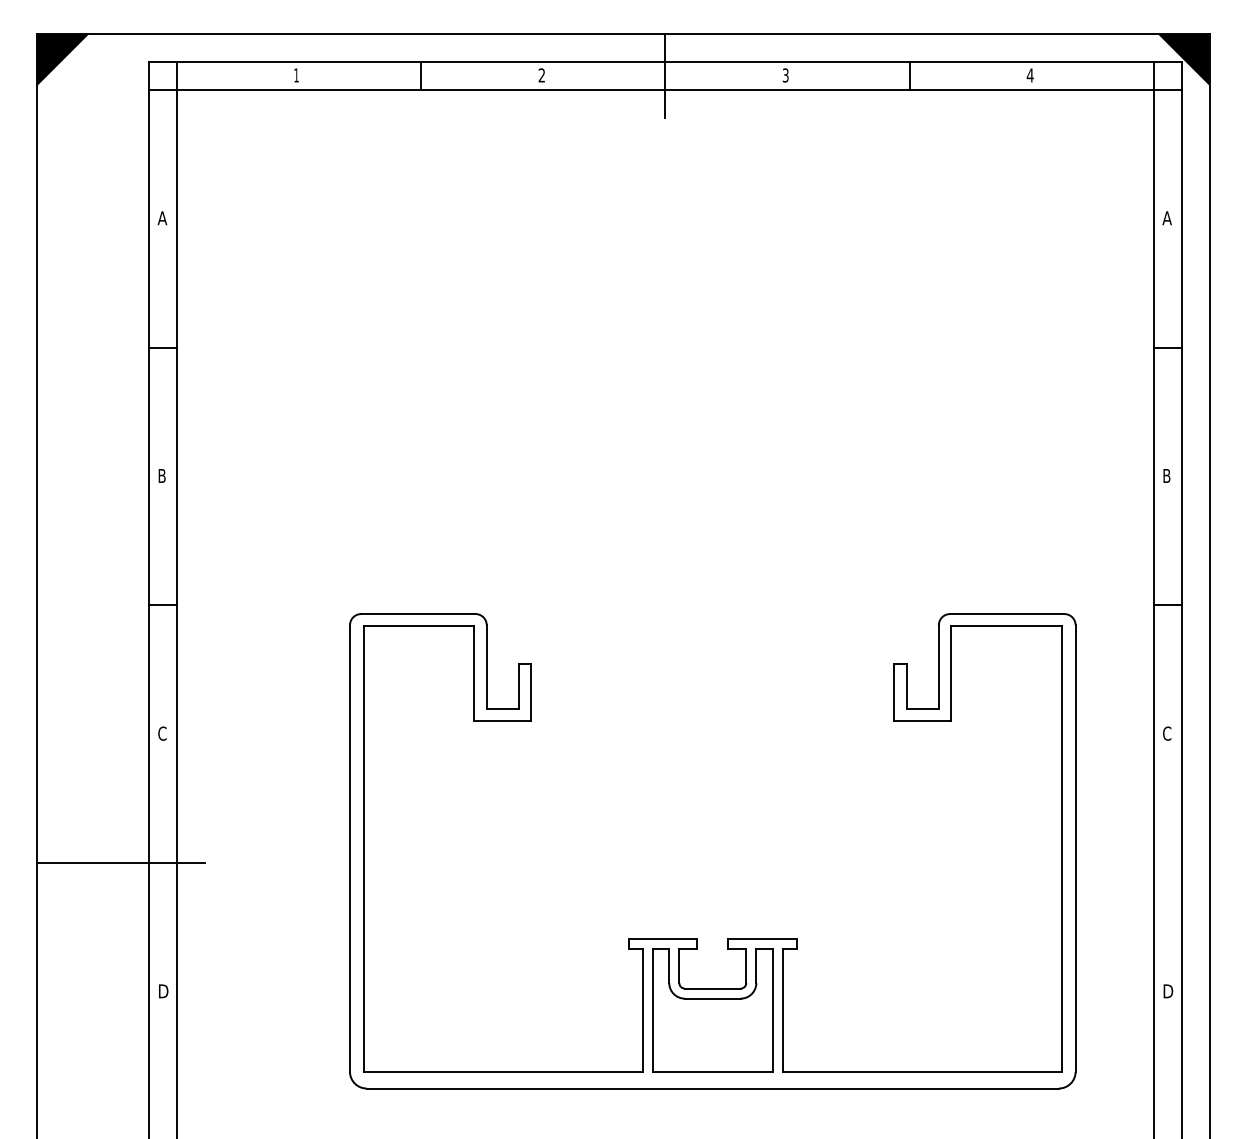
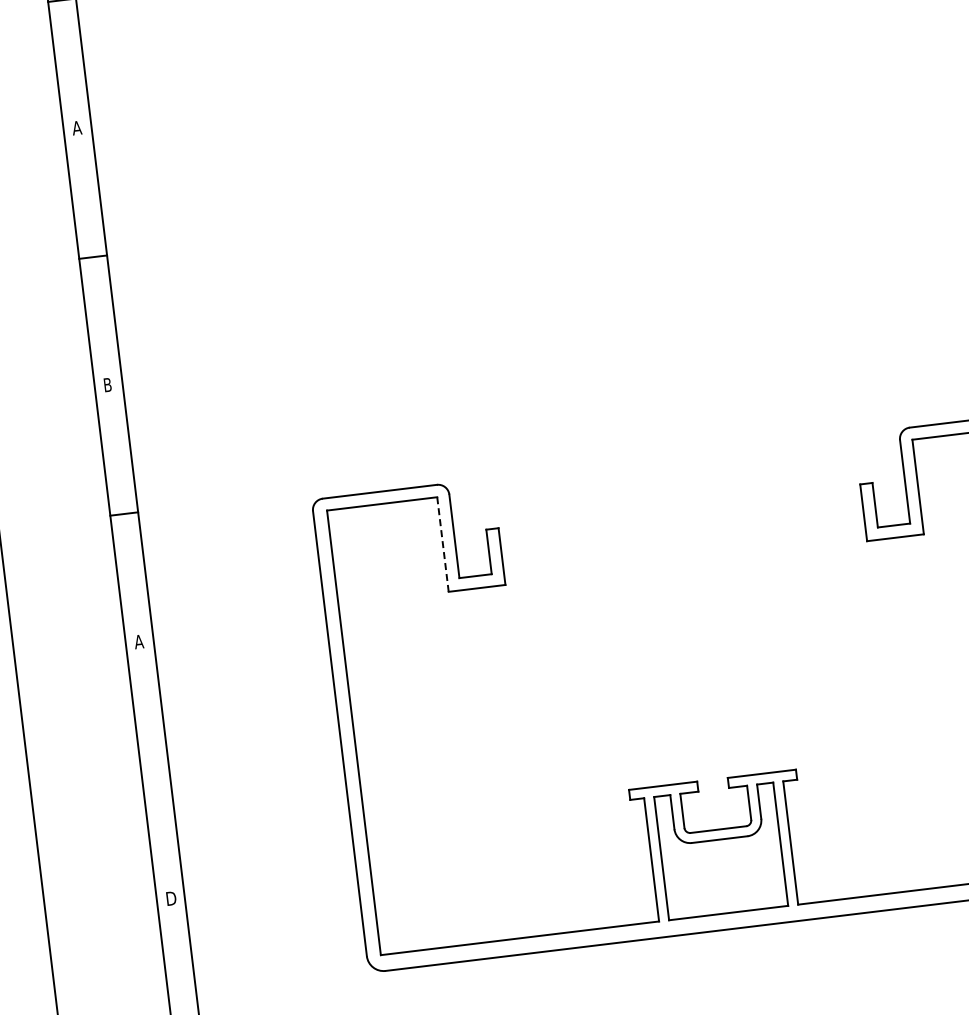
line: (474, 674) -> (443, 545), solid -> dashed
text: (161, 733) -> (138, 641), C -> A
line: (120, 863) -> (113, 776), removed

